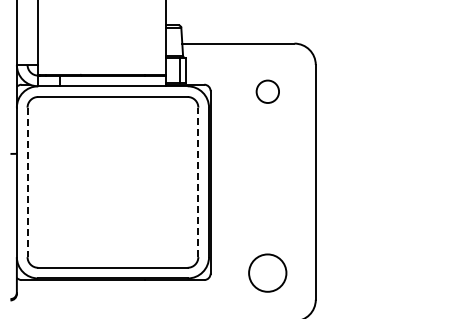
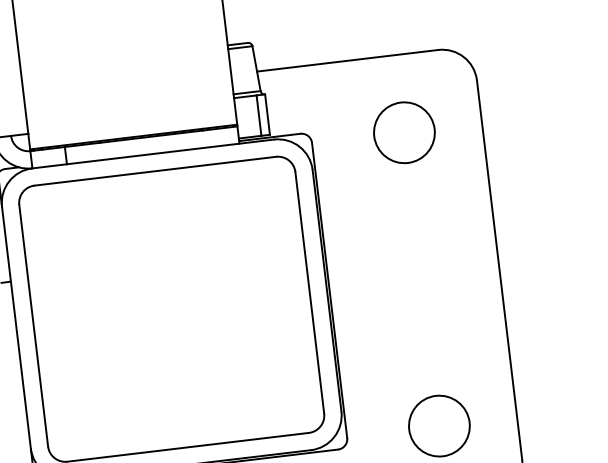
circle: (267, 91) -> (404, 132), size x1.67
line: (27, 182) -> (33, 325), dashed -> solid
line: (198, 182) -> (310, 292), dashed -> solid

